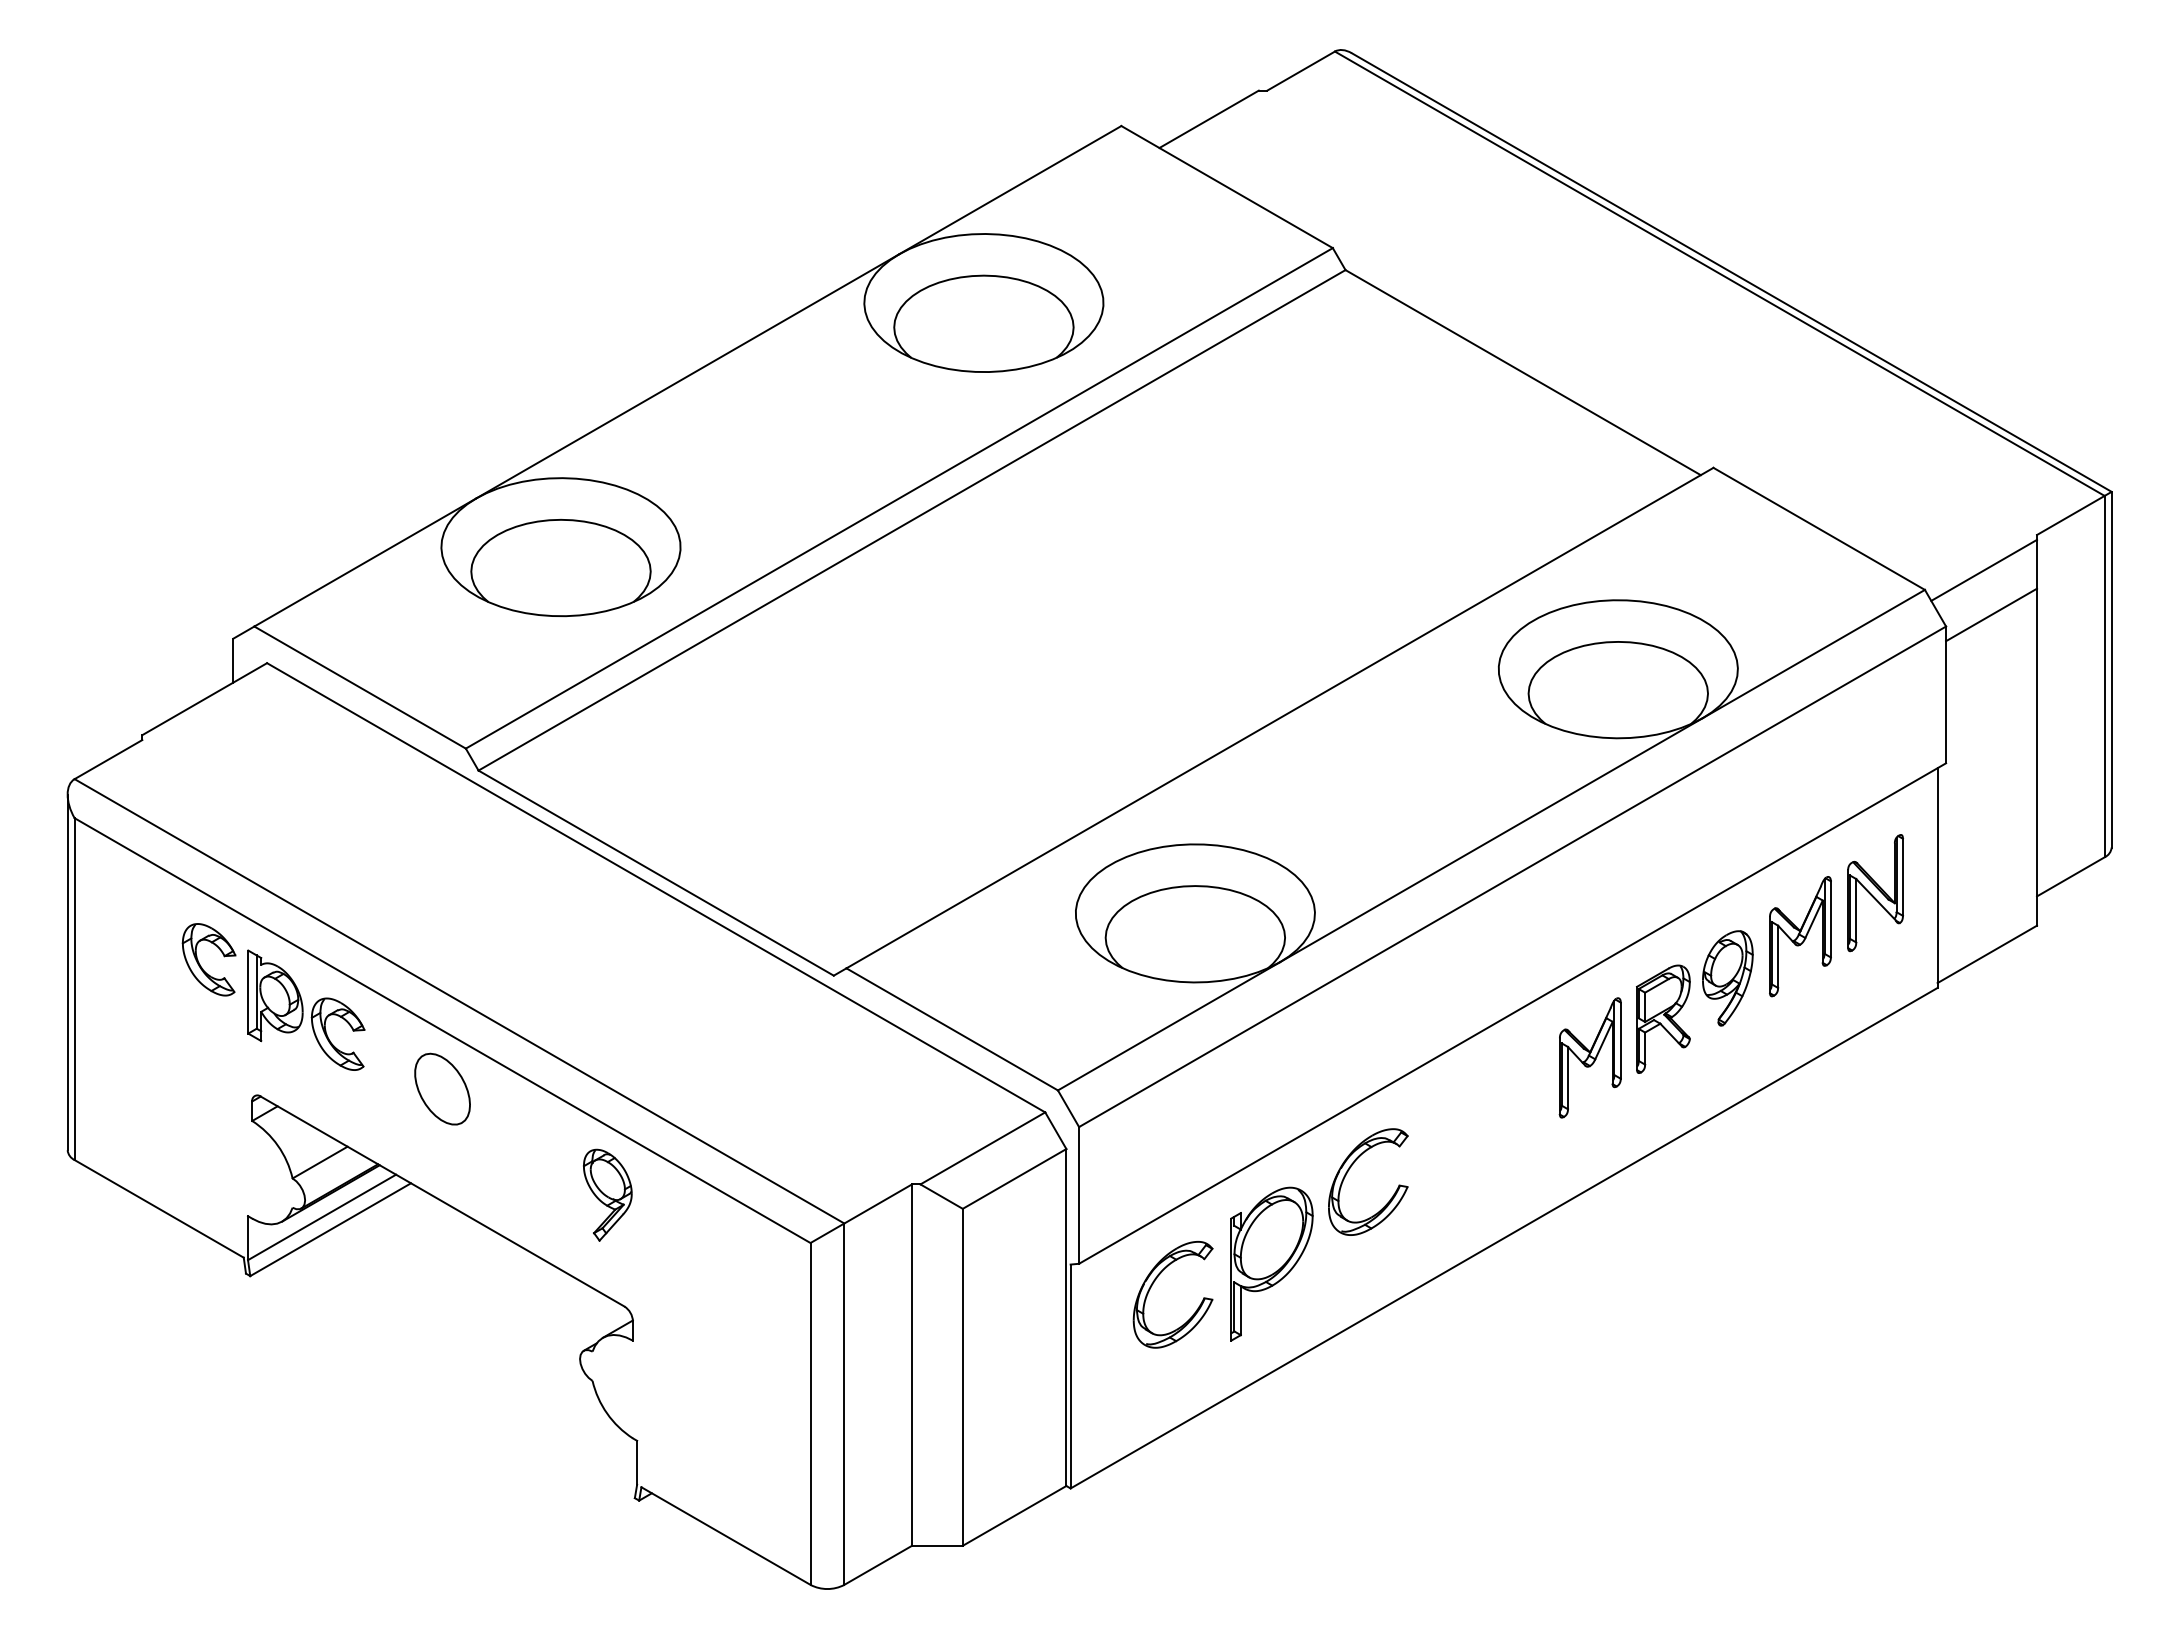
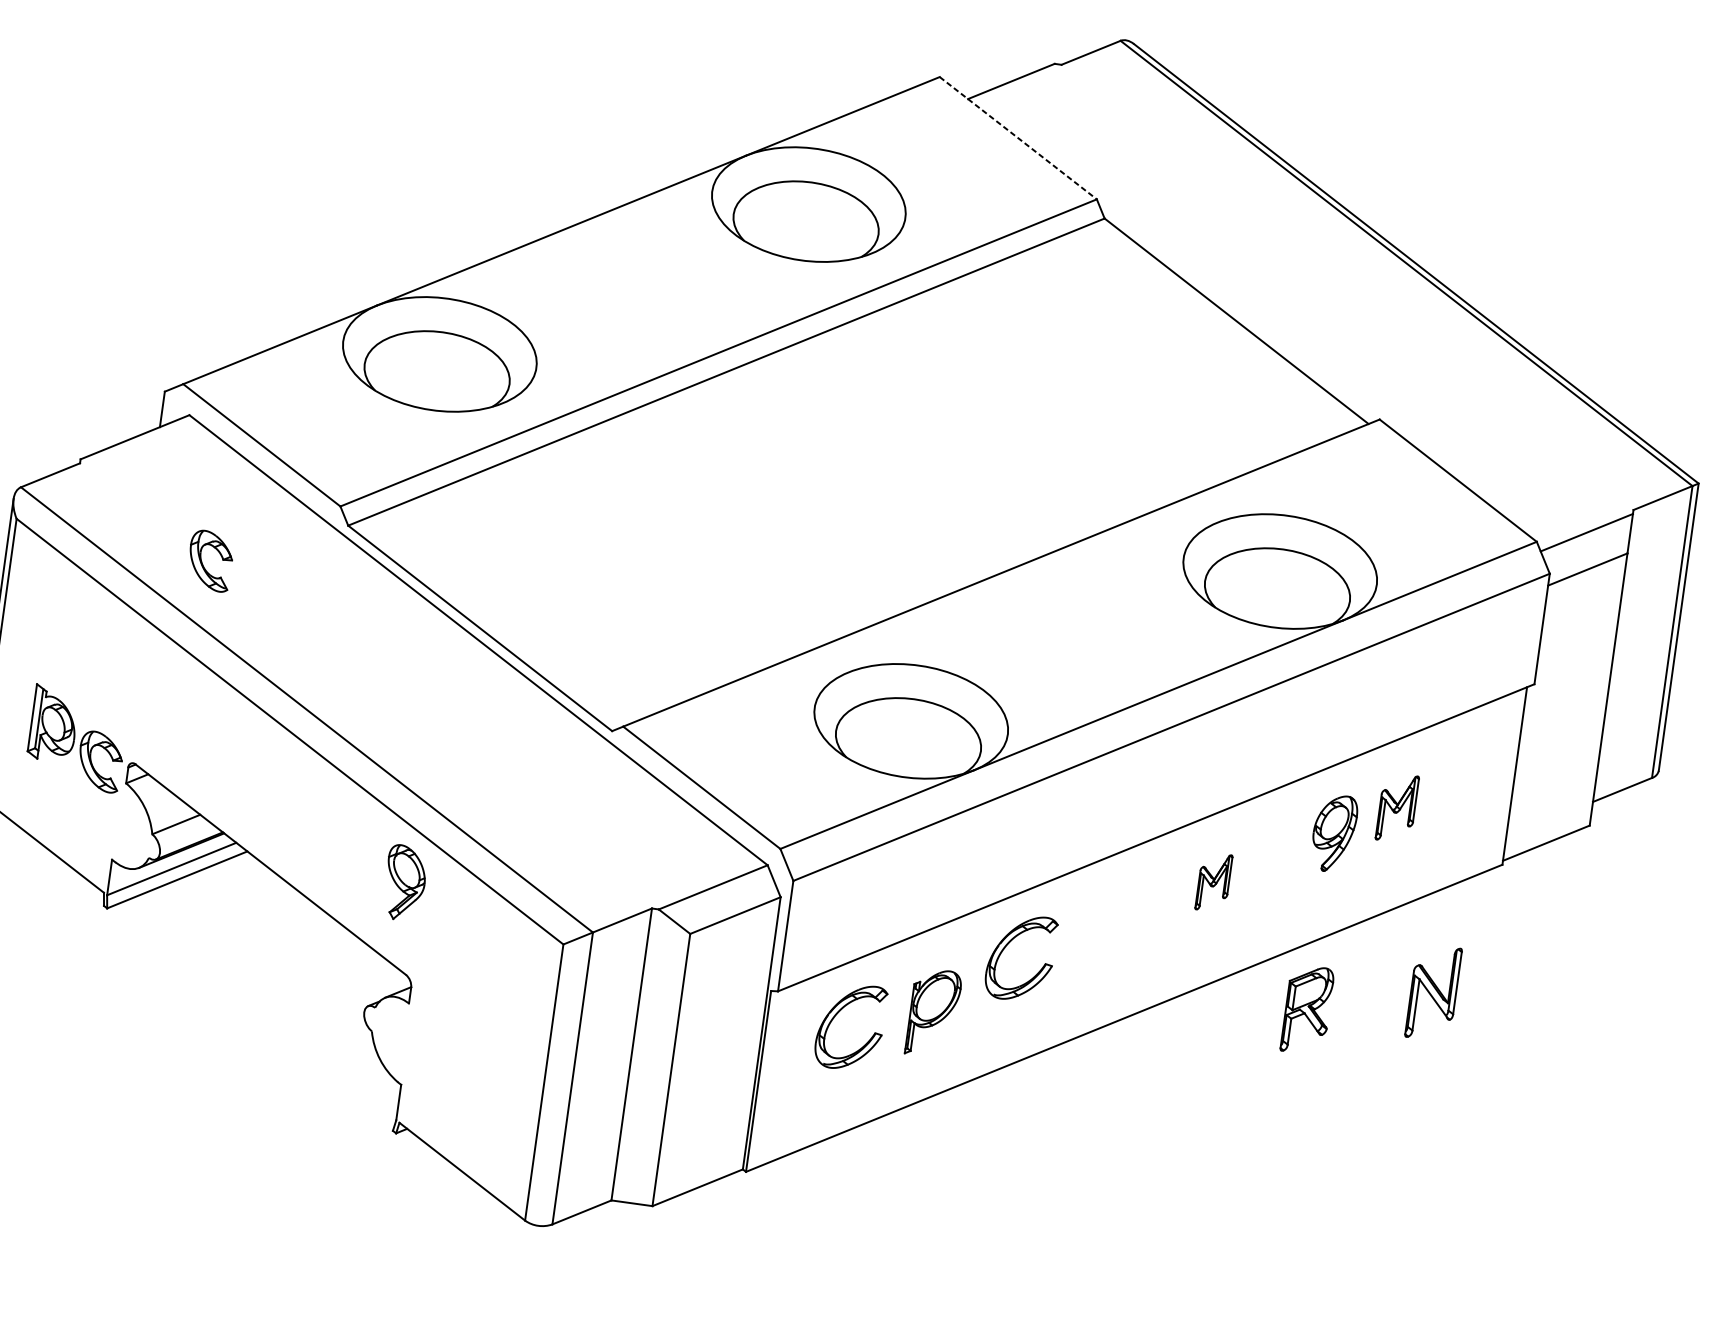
line: (1227, 187) -> (1018, 138), solid -> dashed
part: (1875, 893) -> (1433, 993), moved
part: (1800, 936) -> (1397, 807), size x0.7
part: (200, 964) -> (202, 563), moved
part: (306, 1009) -> (77, 738), moved
part: (1663, 1018) -> (1307, 1009), moved
part: (1589, 1057) -> (1213, 881), size x0.6
part: (442, 1088) -> (283, 778), removed
part: (1271, 1263) -> (933, 1012), size x0.7

